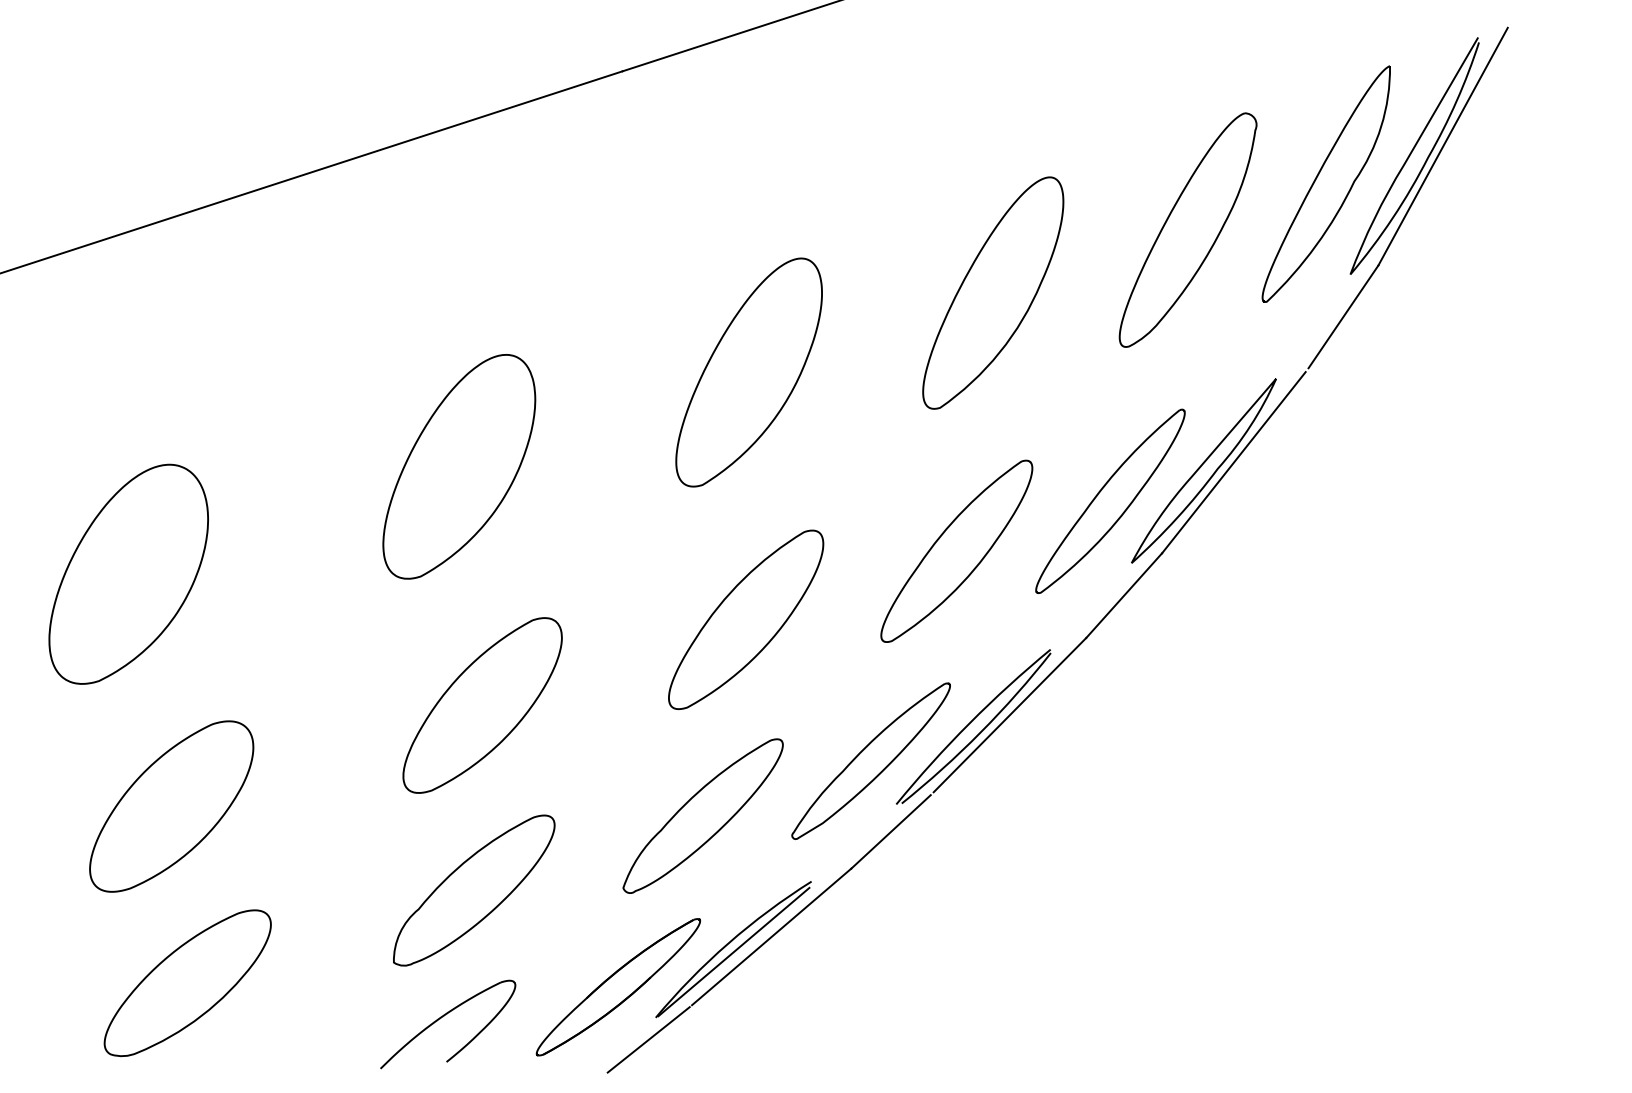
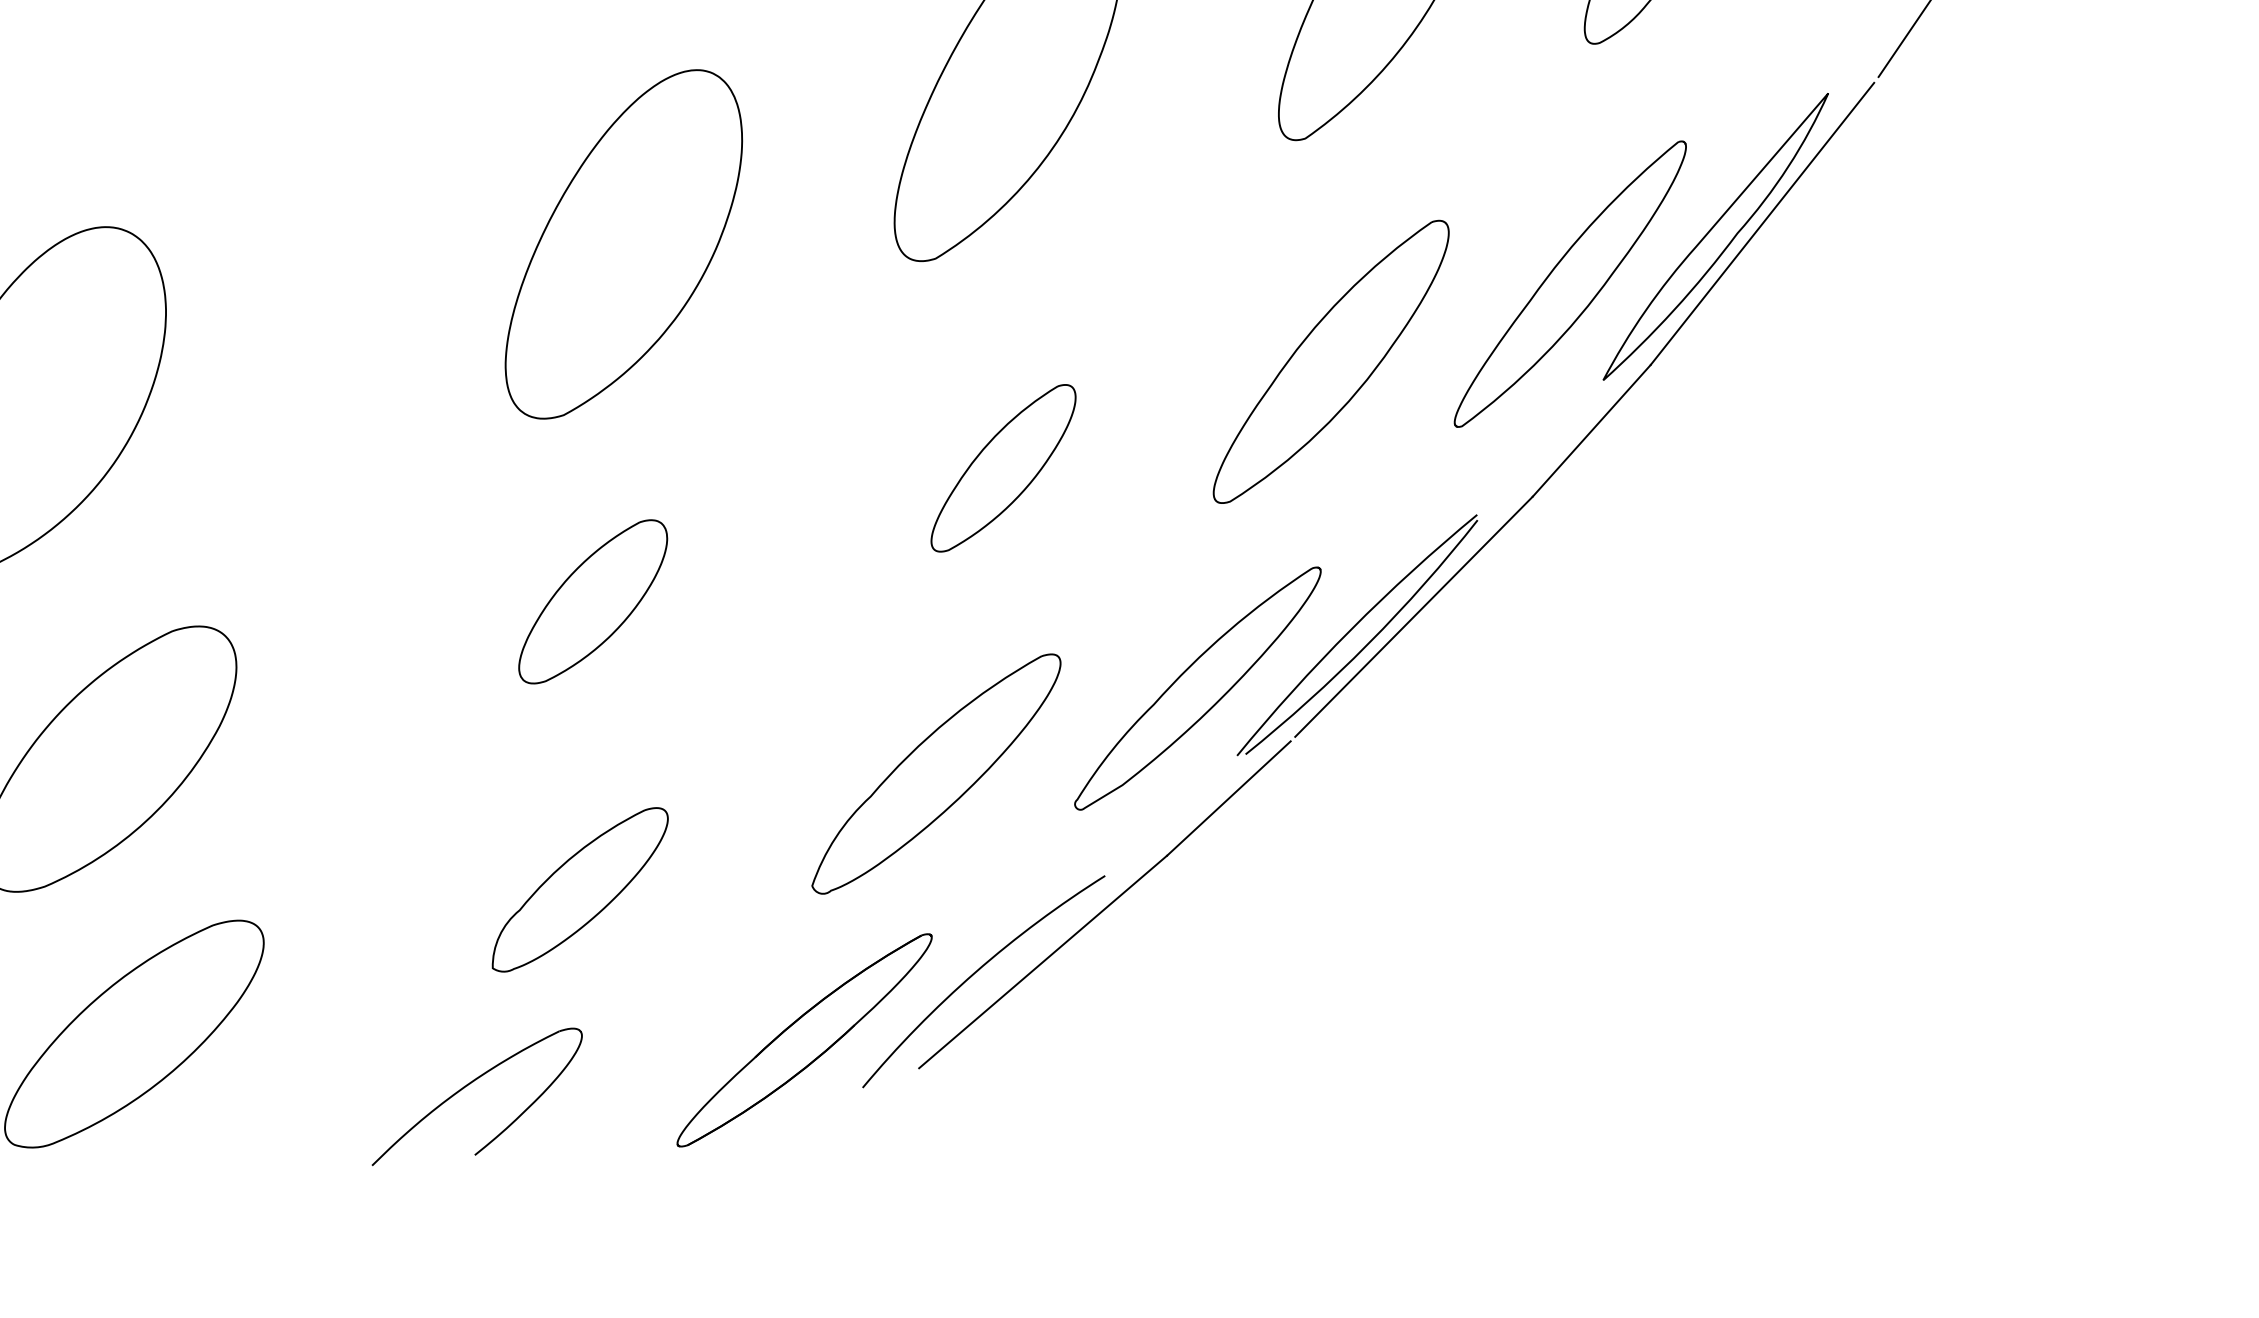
part: (459, 466) -> (624, 243), moved
part: (746, 619) -> (1003, 467), size x0.6
part: (482, 705) -> (593, 601), size x0.6
part: (474, 890) -> (580, 889), size x0.7
line: (733, 951) -> (983, 984), removed
part: (444, 1016) -> (471, 1084), moved
line: (648, 1039) -> (851, 1121), removed

